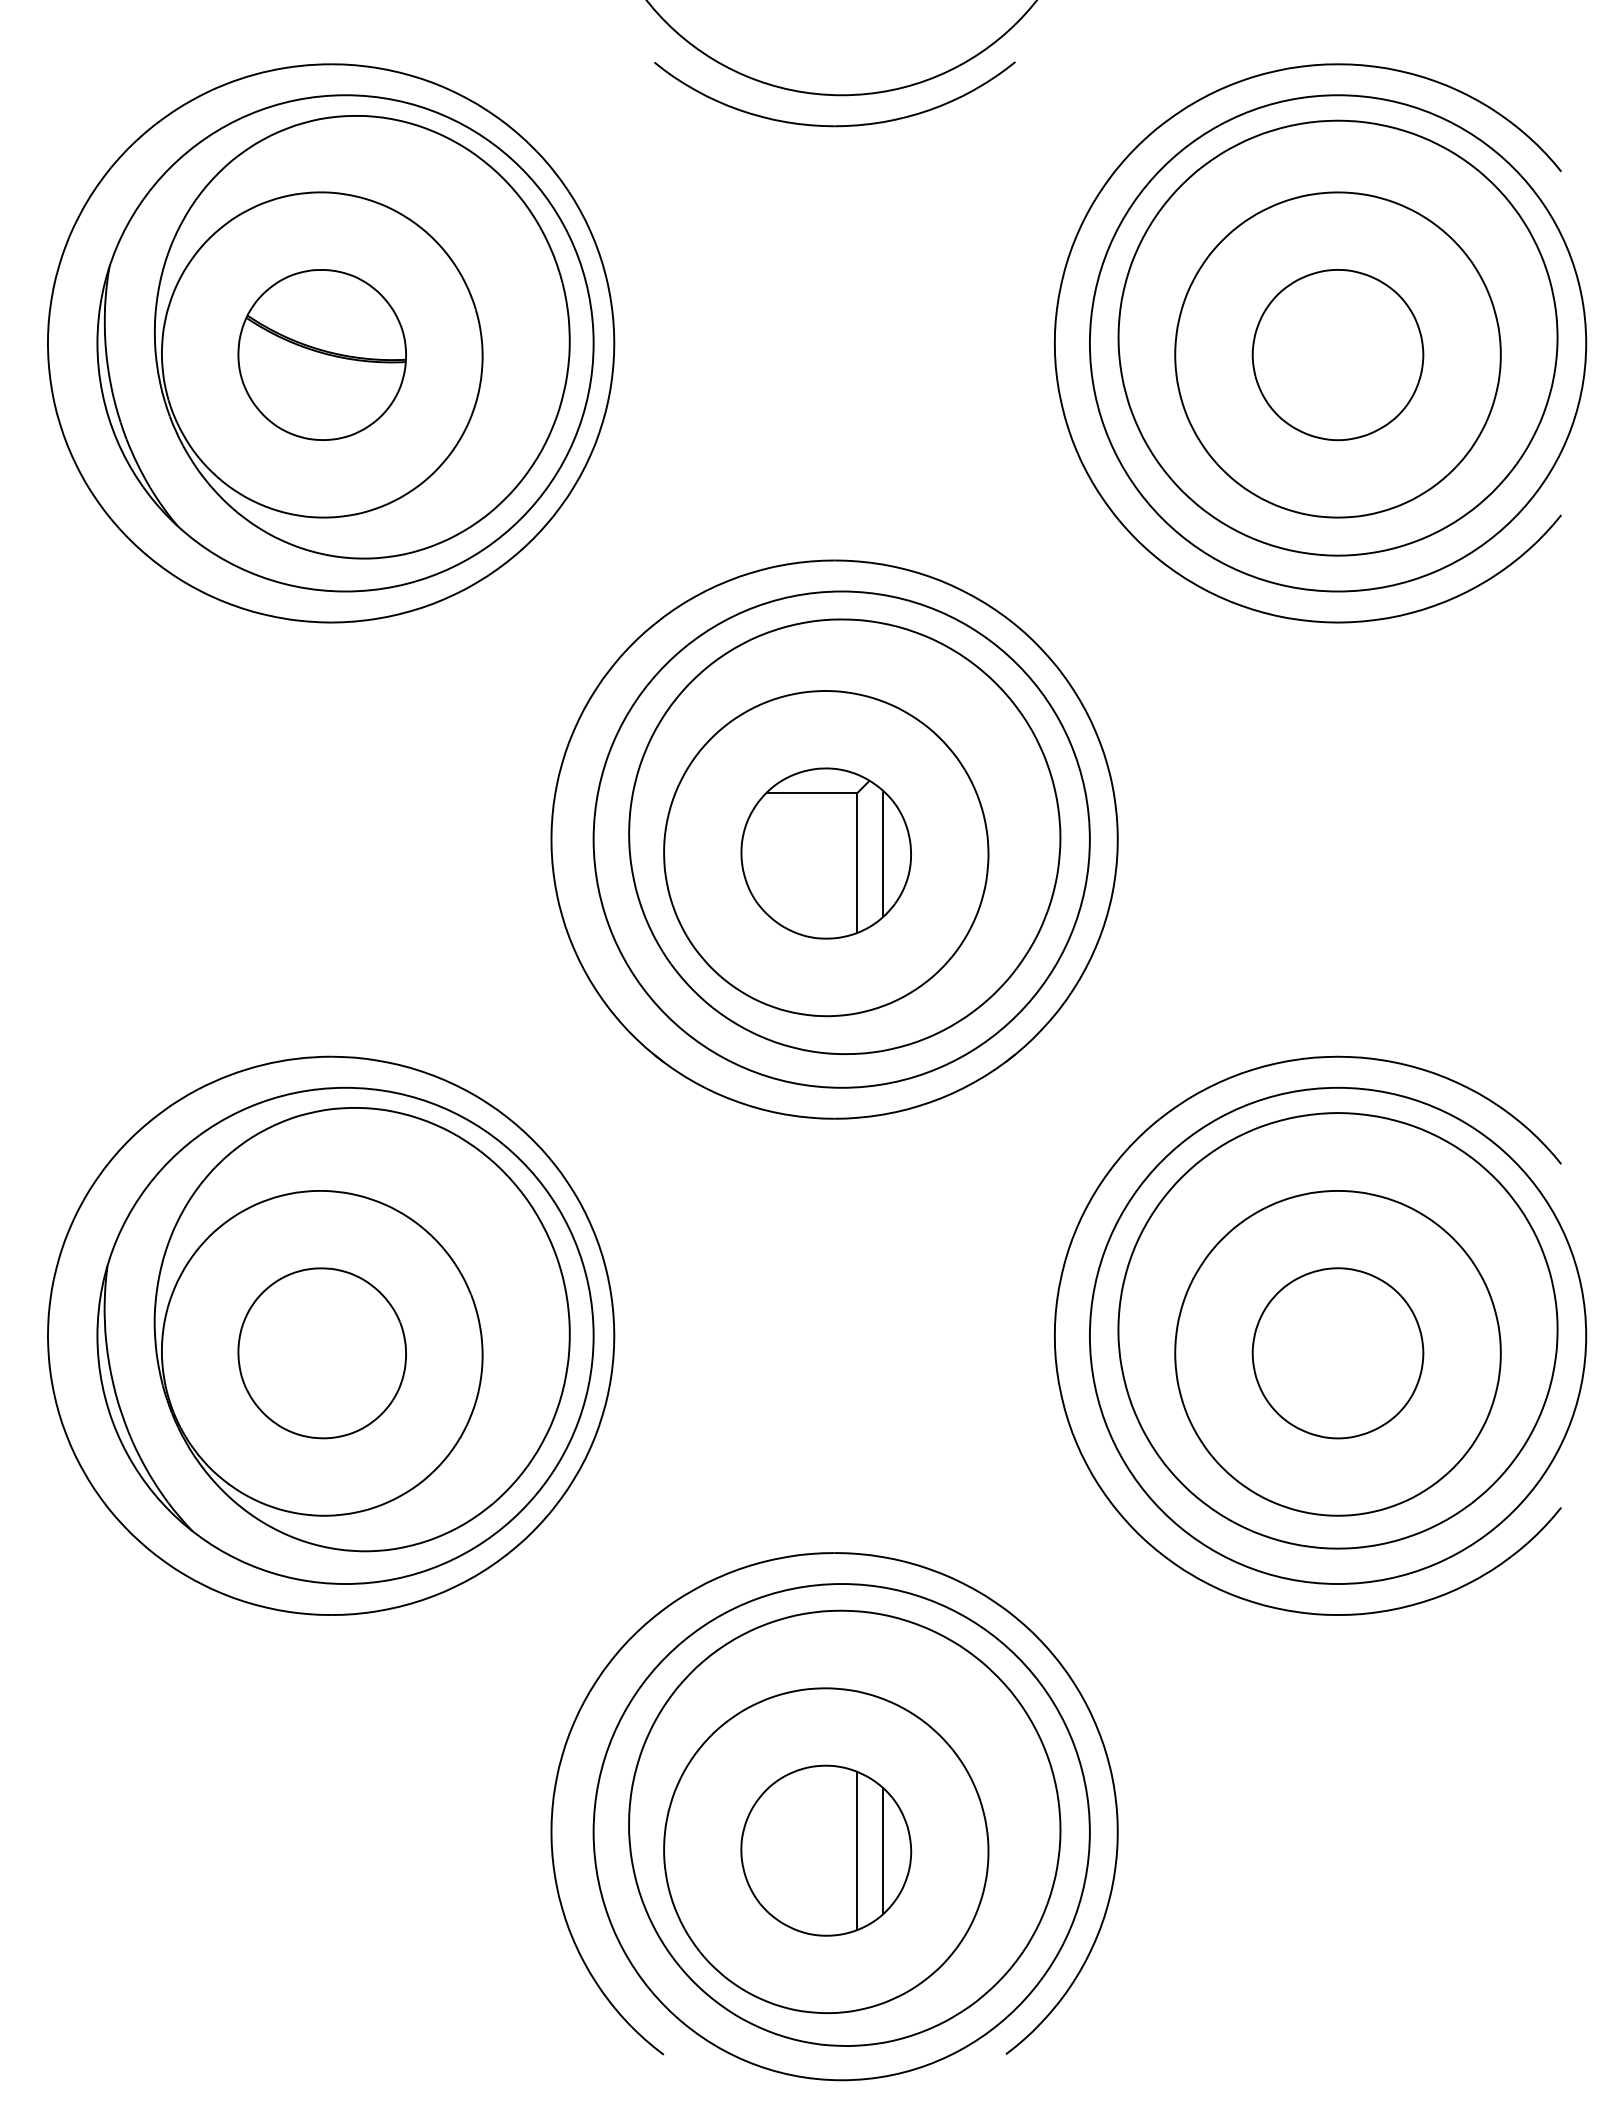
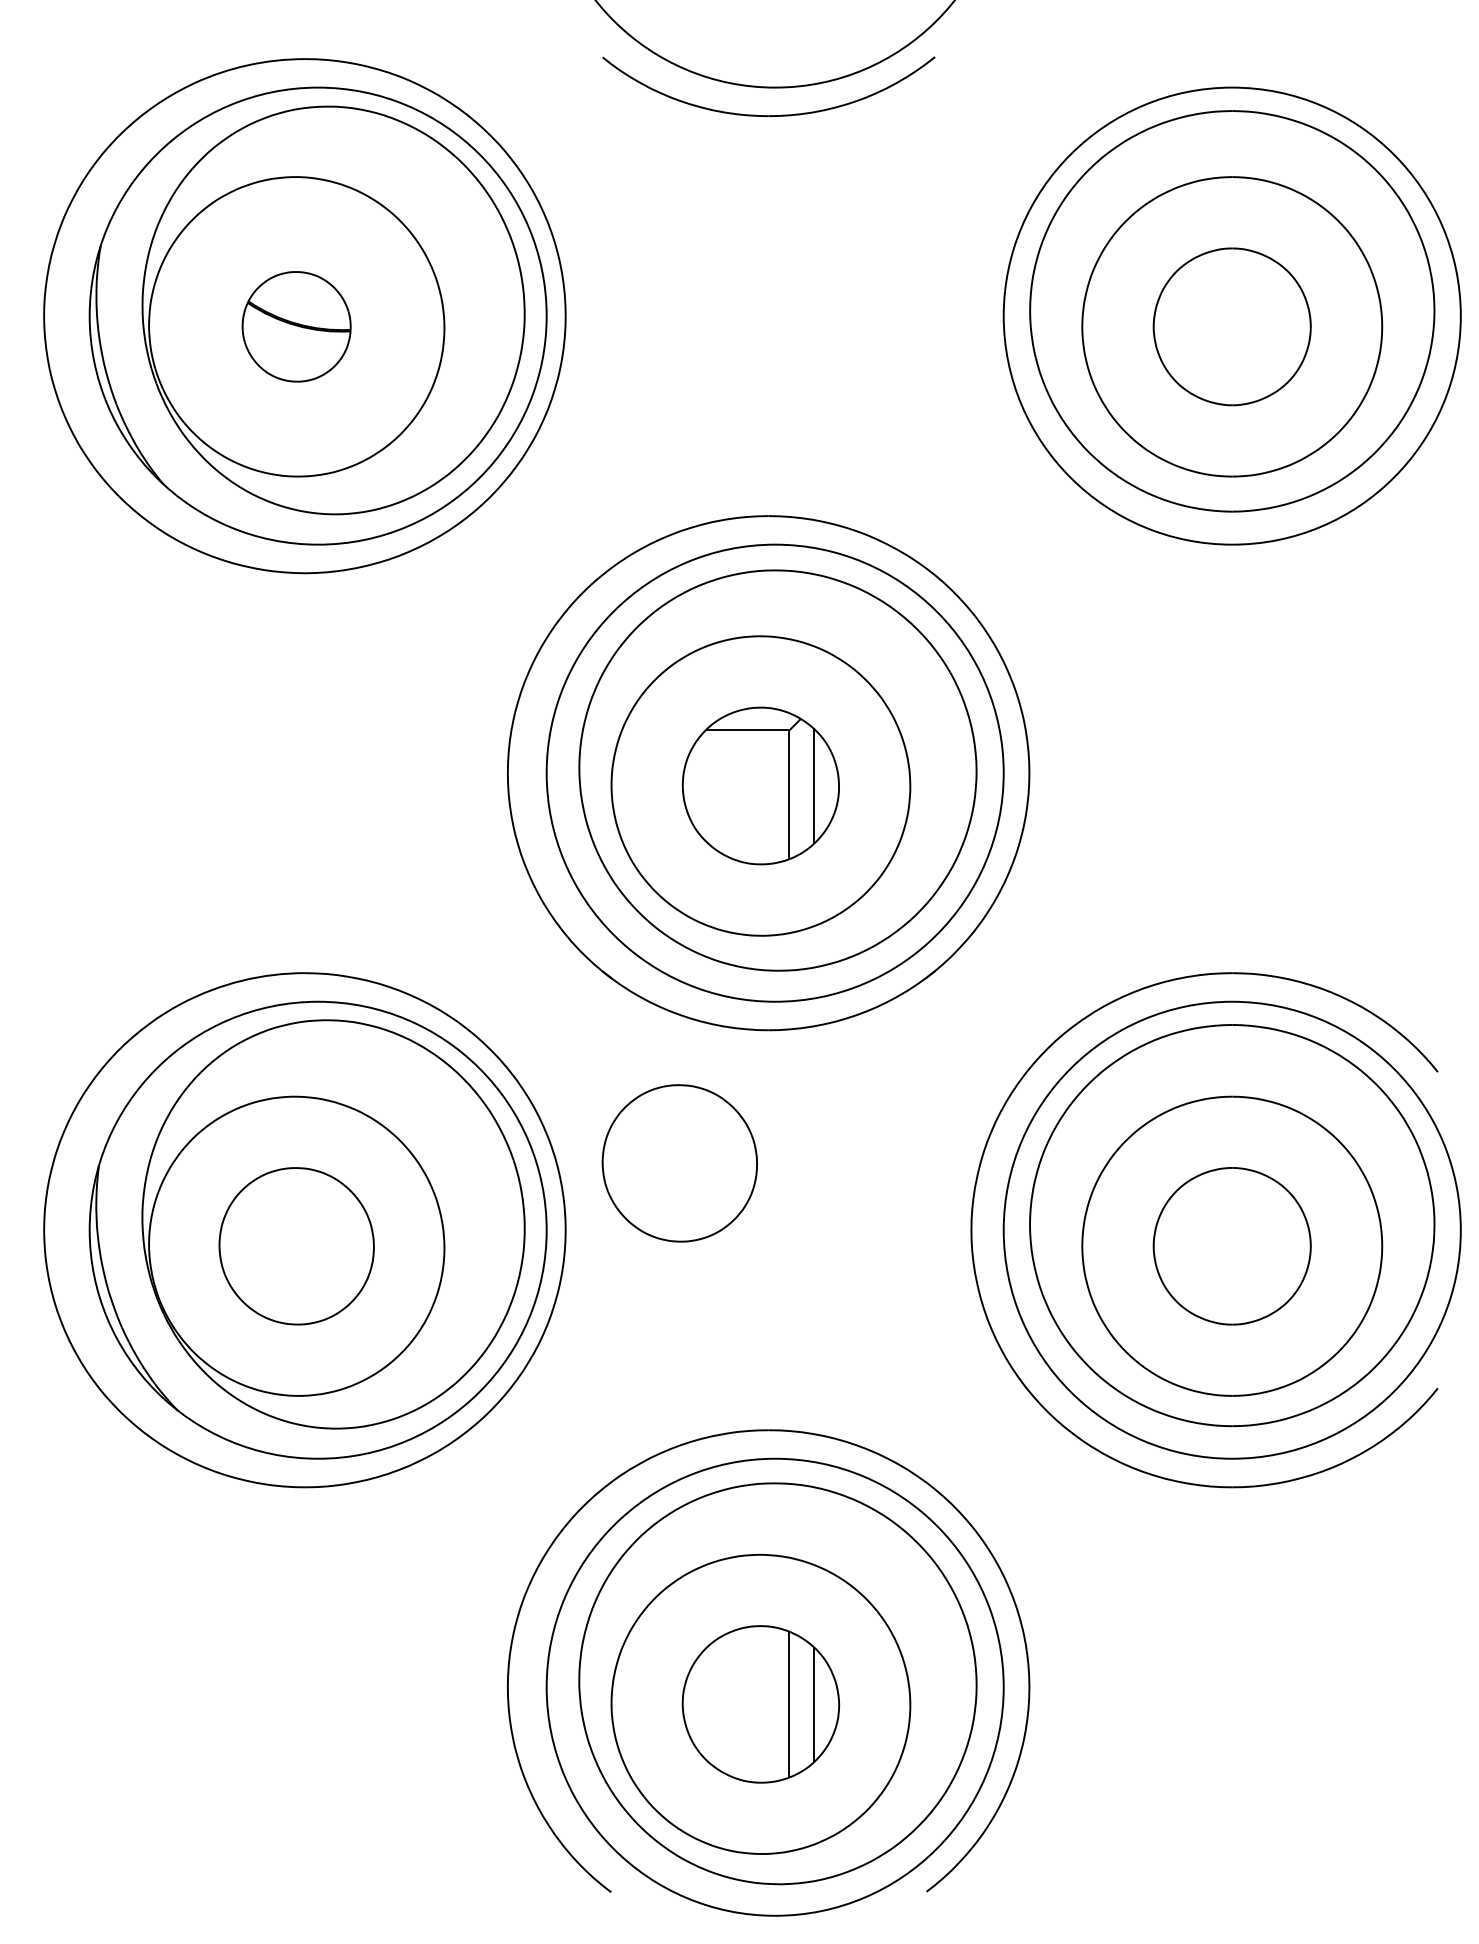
part: (1056, 329) -> (972, 303), removed
part: (321, 354) -> (296, 326), size x0.7
part: (737, 1263) -> (679, 1163), added

